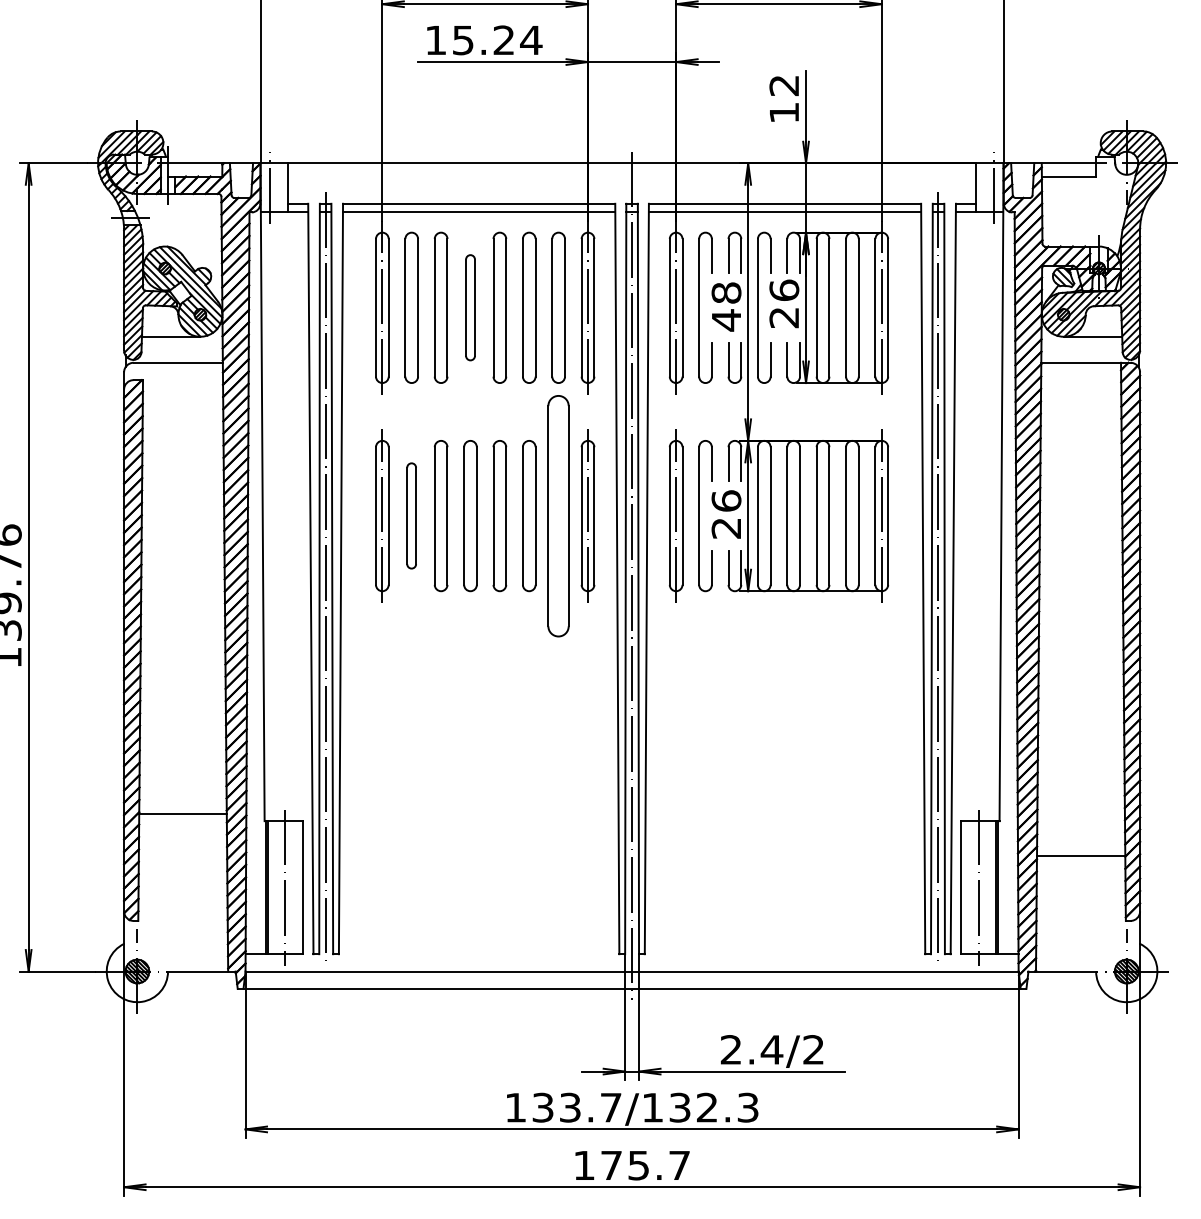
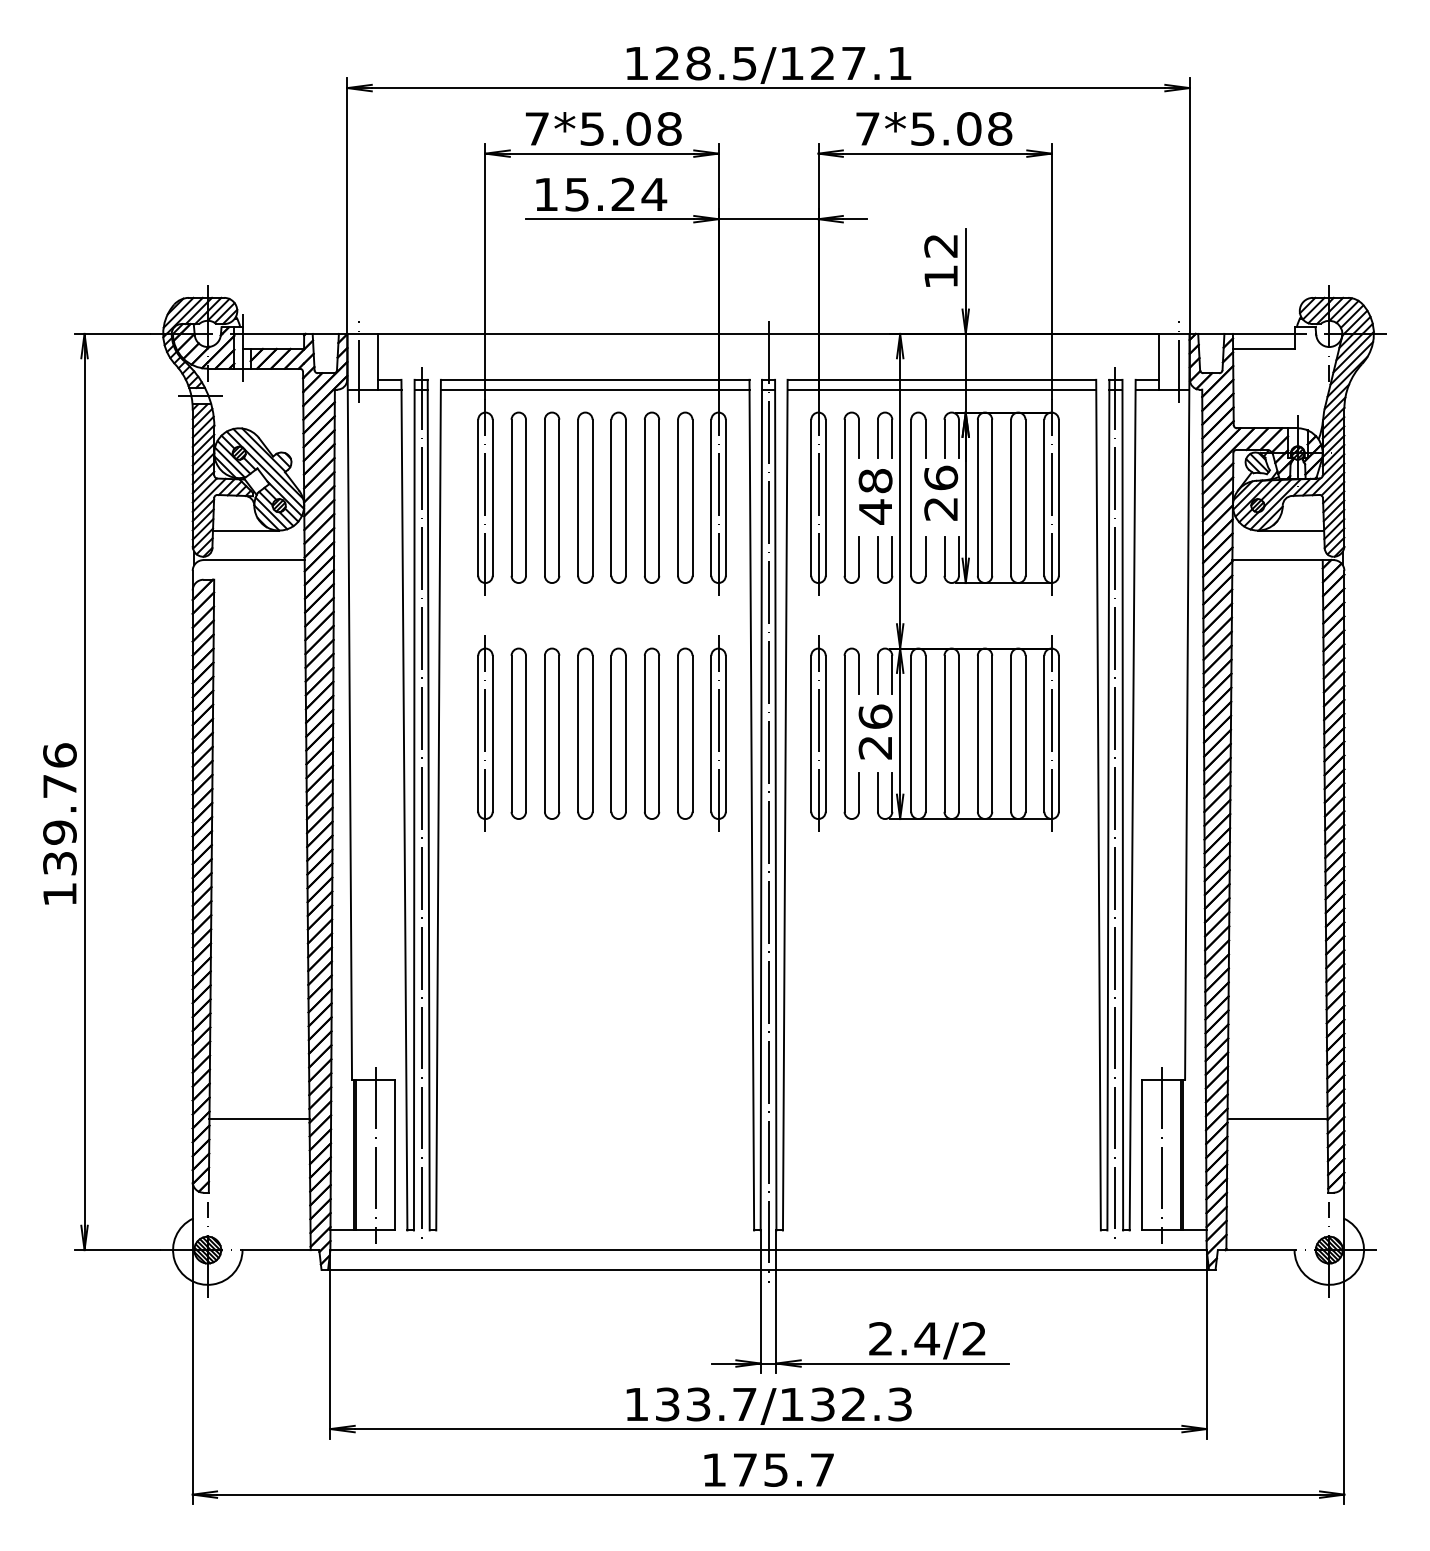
part: (470, 307) -> (585, 497), size x1.43
part: (411, 515) -> (518, 733), size x1.43
part: (558, 515) -> (685, 733), size x0.62
line: (182, 813) -> (259, 1119), moved

